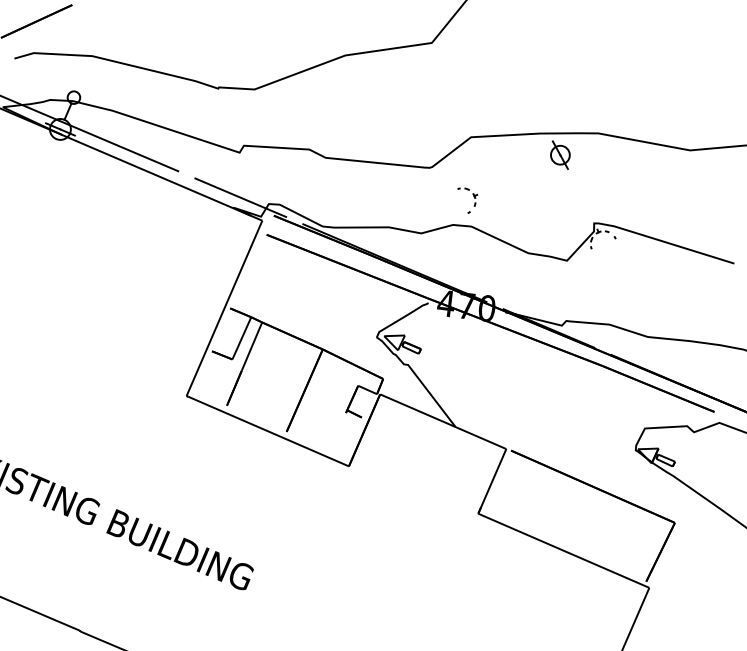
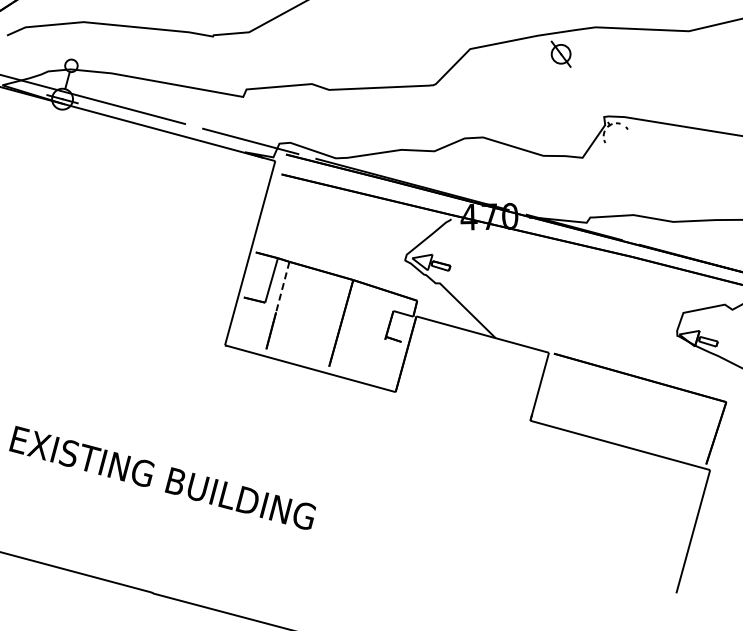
part: (473, 196) -> (480, 107), removed
line: (251, 347) -> (282, 288), solid -> dashed

